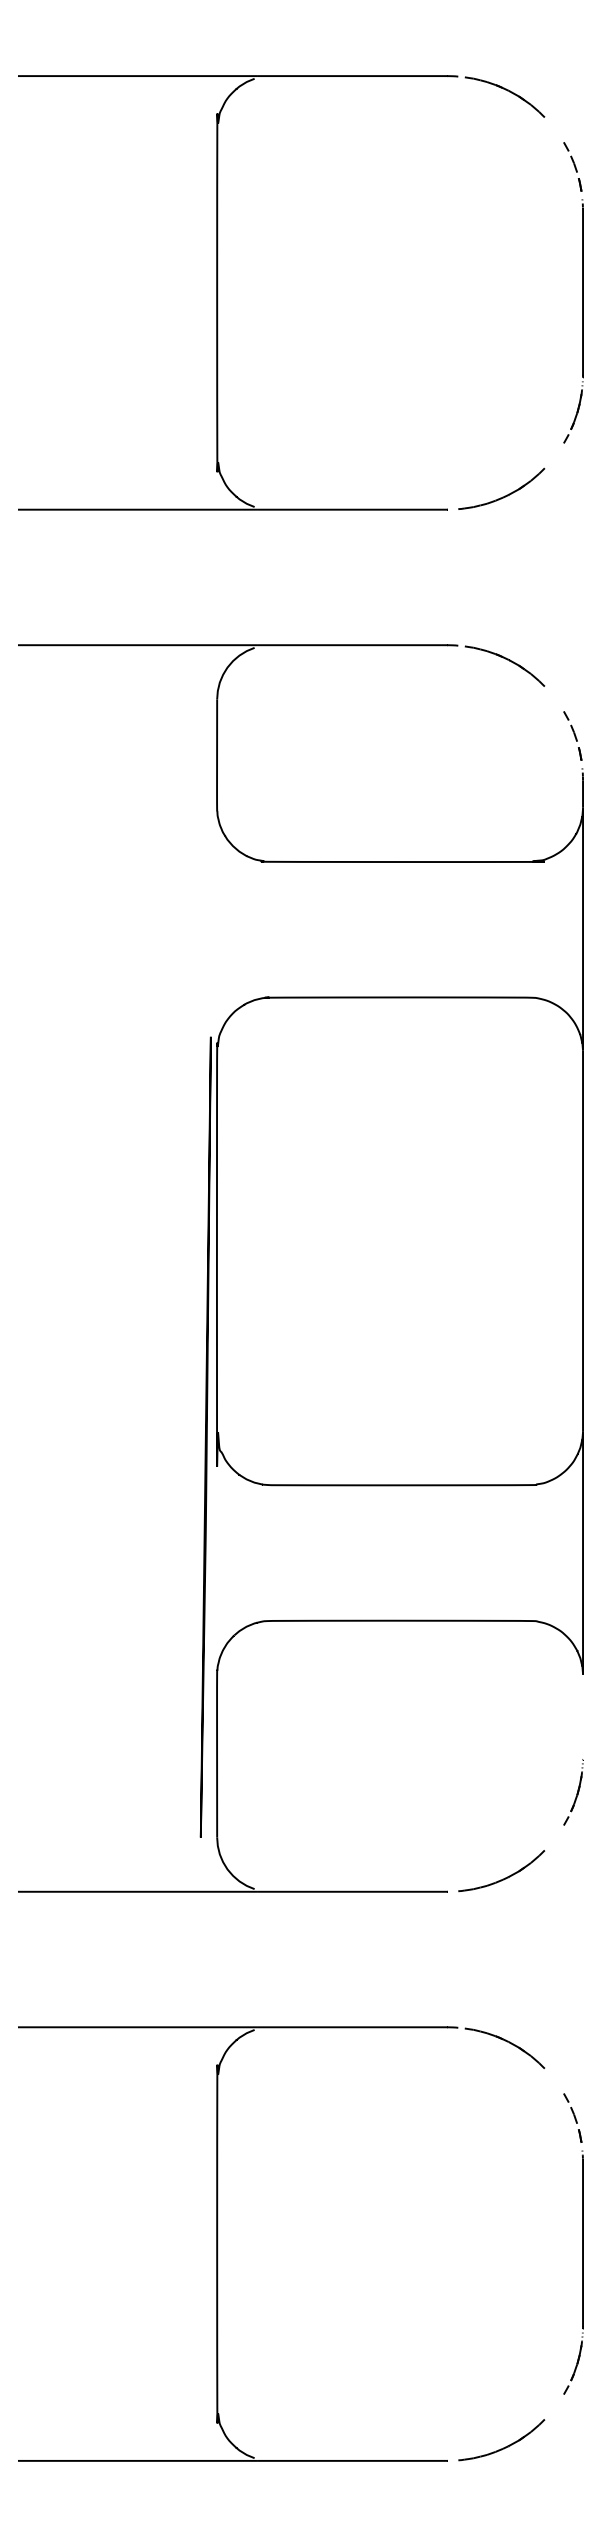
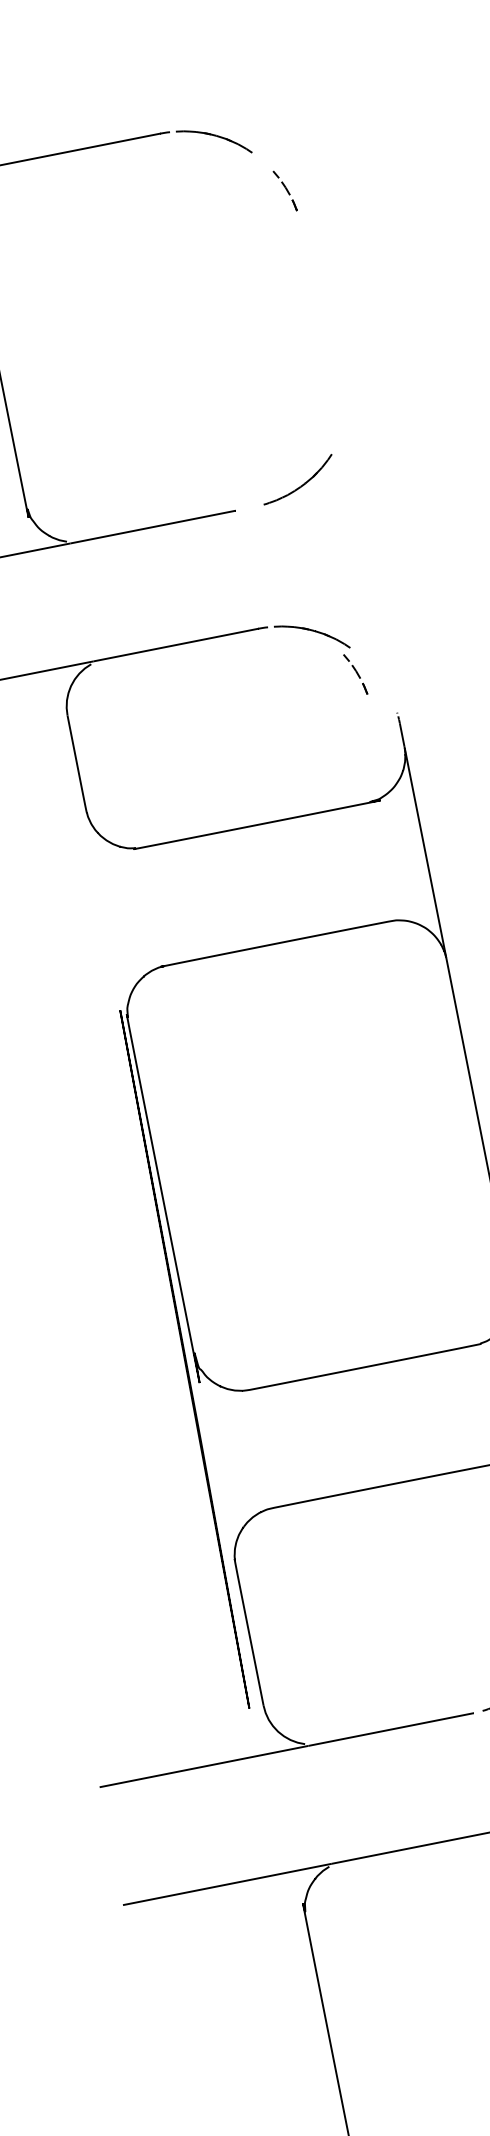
part: (582, 321) -> (320, 323), removed
part: (504, 495) -> (301, 484), moved
part: (572, 735) -> (355, 674), moved

